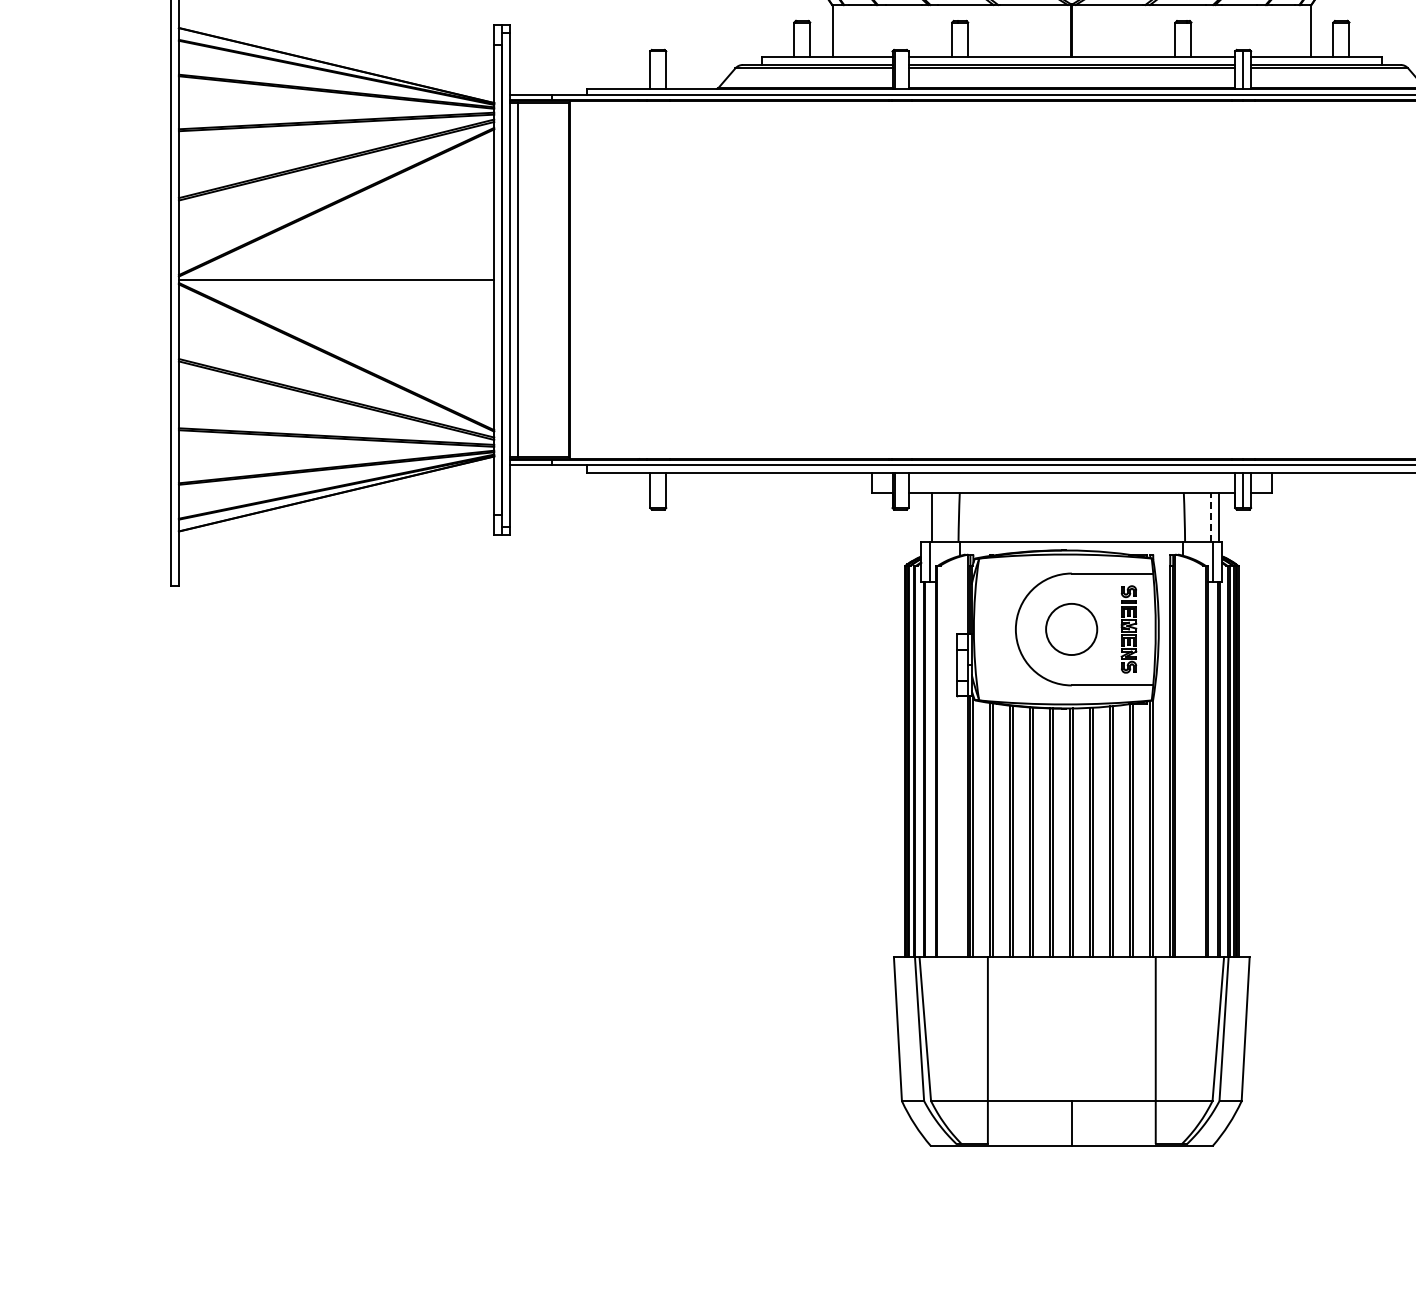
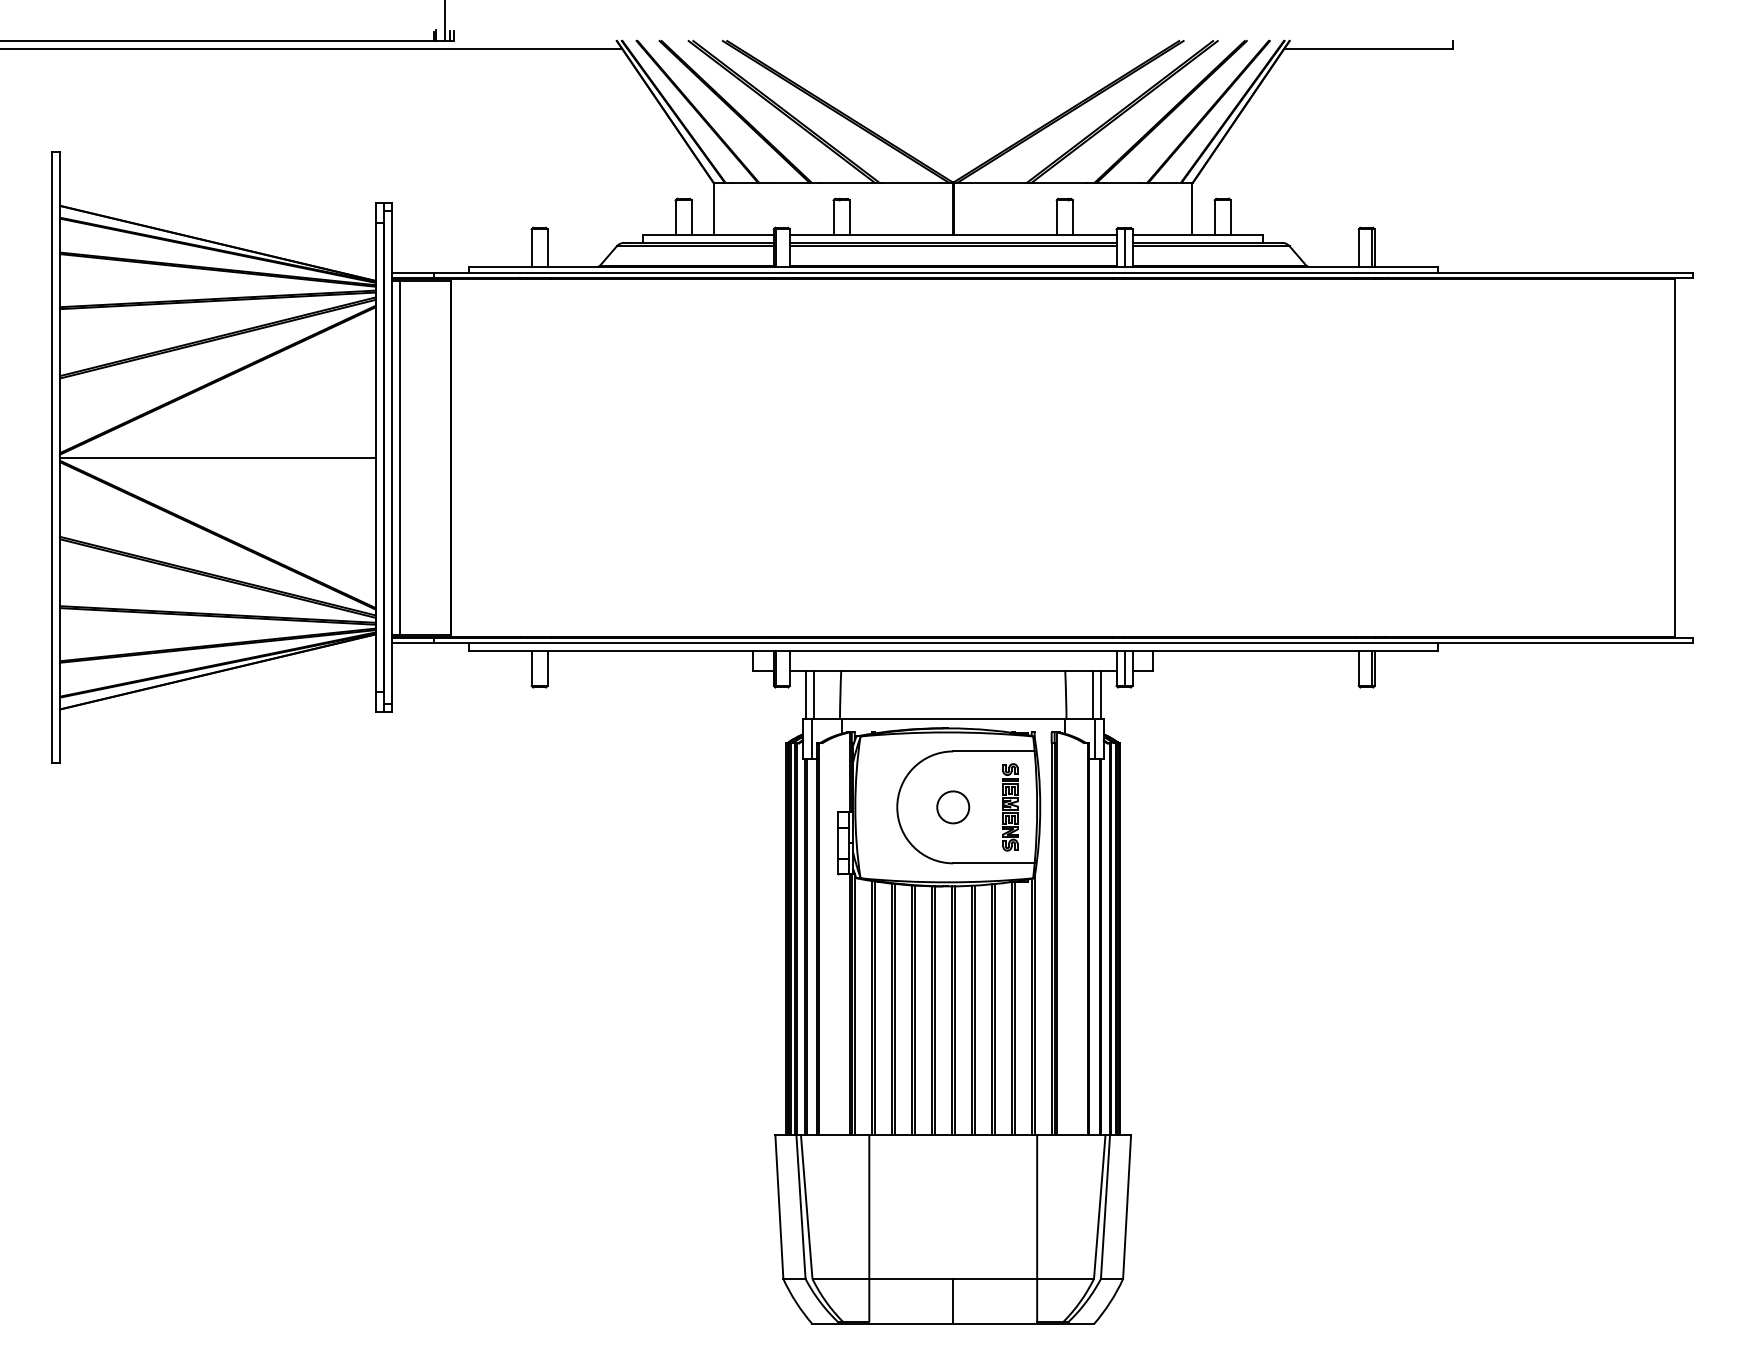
line: (924, 516) -> (805, 694), added
line: (1211, 516) -> (1092, 694), dashed -> solid
circle: (1072, 629) -> (953, 807), size x0.62

